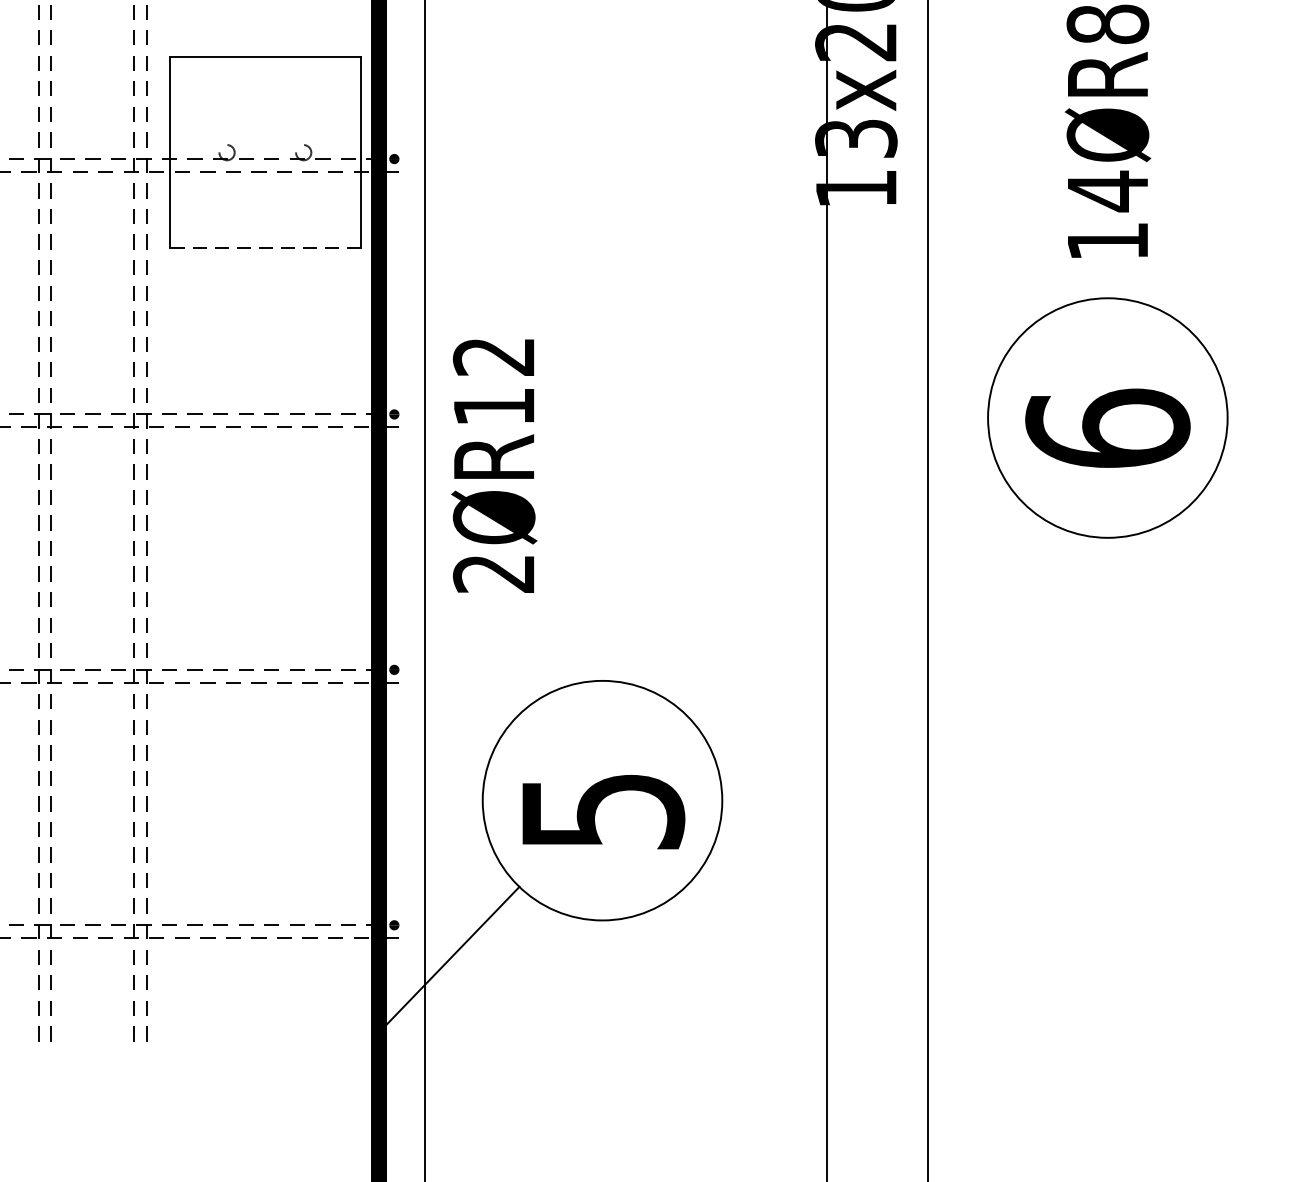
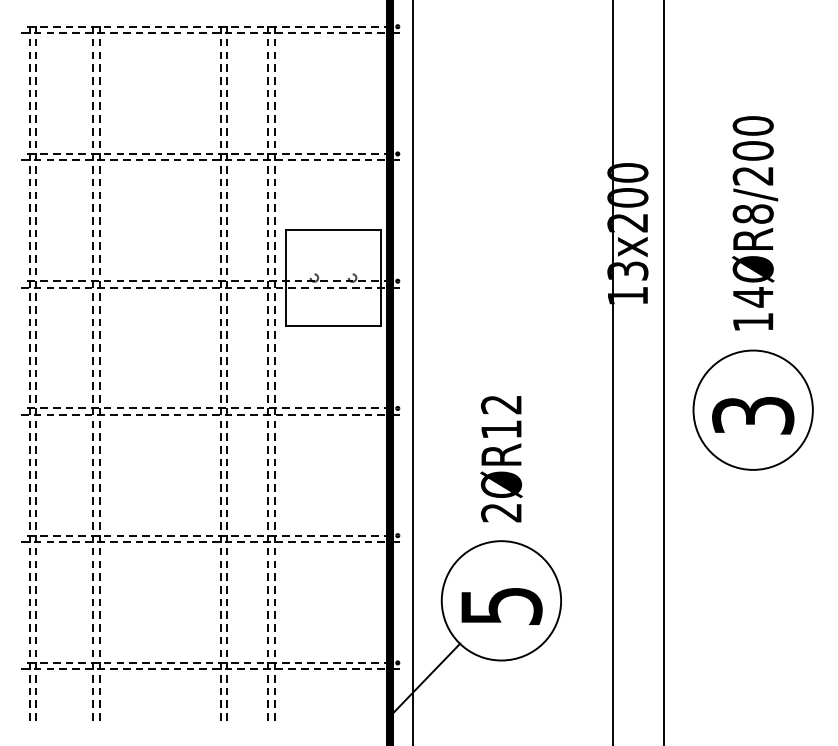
line: (265, 247) -> (333, 325), dashed -> solid
text: (1108, 426) -> (753, 414), 6 -> 3
text: (494, 466) -> (501, 459), moved

